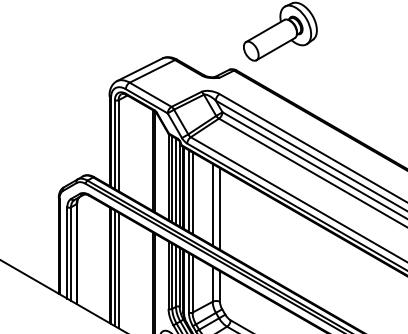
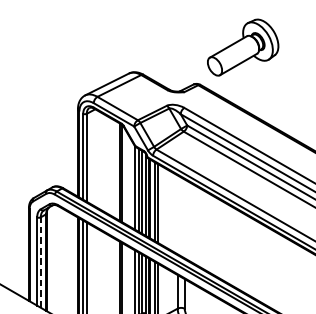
line: (212, 204) -> (177, 214), removed
line: (220, 208) -> (185, 218), removed
line: (71, 254) -> (41, 262), solid -> dashed

